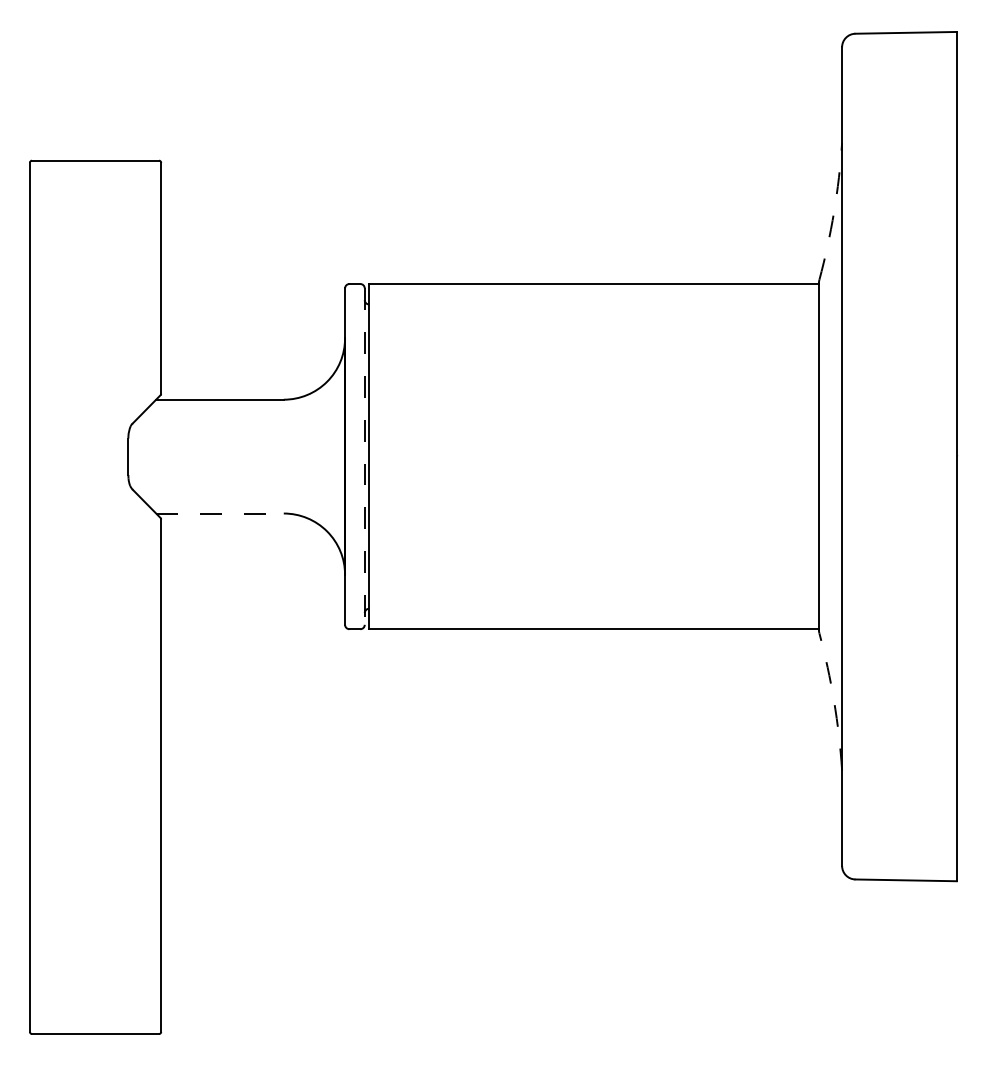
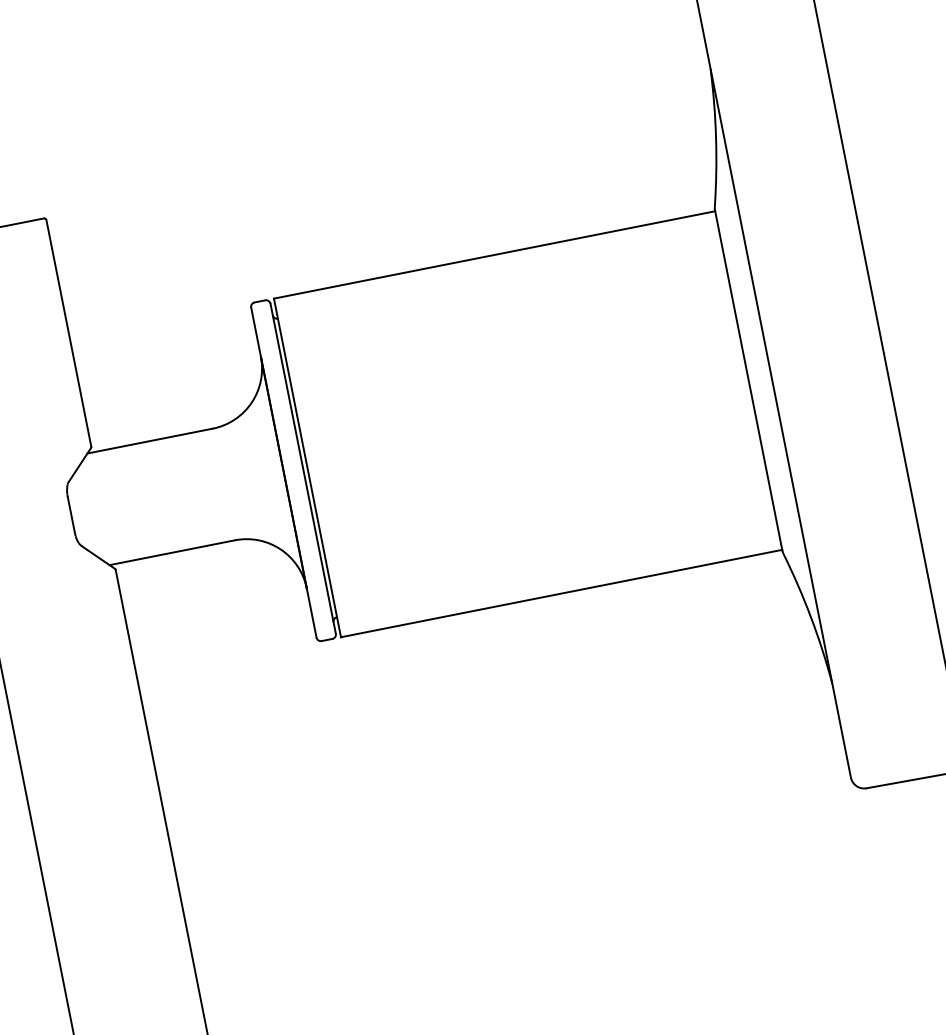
arc: (834, 212) -> (716, 138), dashed -> solid
line: (364, 457) -> (303, 469), dashed -> solid
line: (219, 513) -> (171, 552), dashed -> solid
arc: (834, 701) -> (811, 617), dashed -> solid

